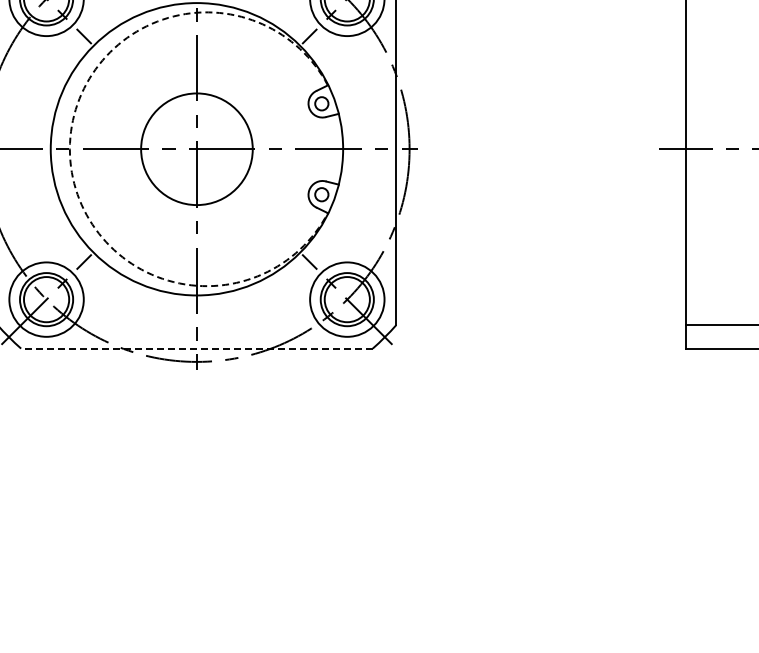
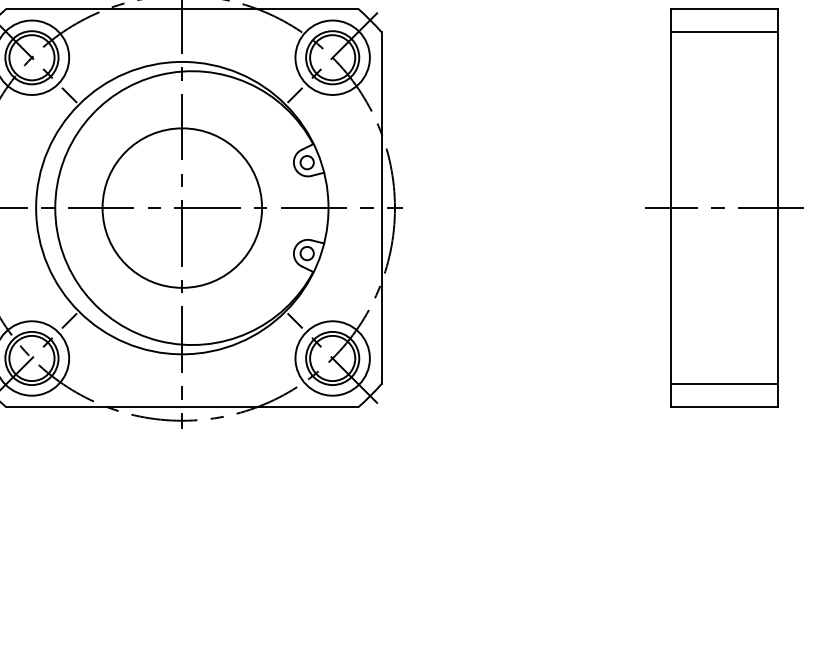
circle: (197, 148) -> (182, 207), size x1.43
arc: (70, 149) -> (55, 208), dashed -> solid
line: (197, 348) -> (182, 407), dashed -> solid

